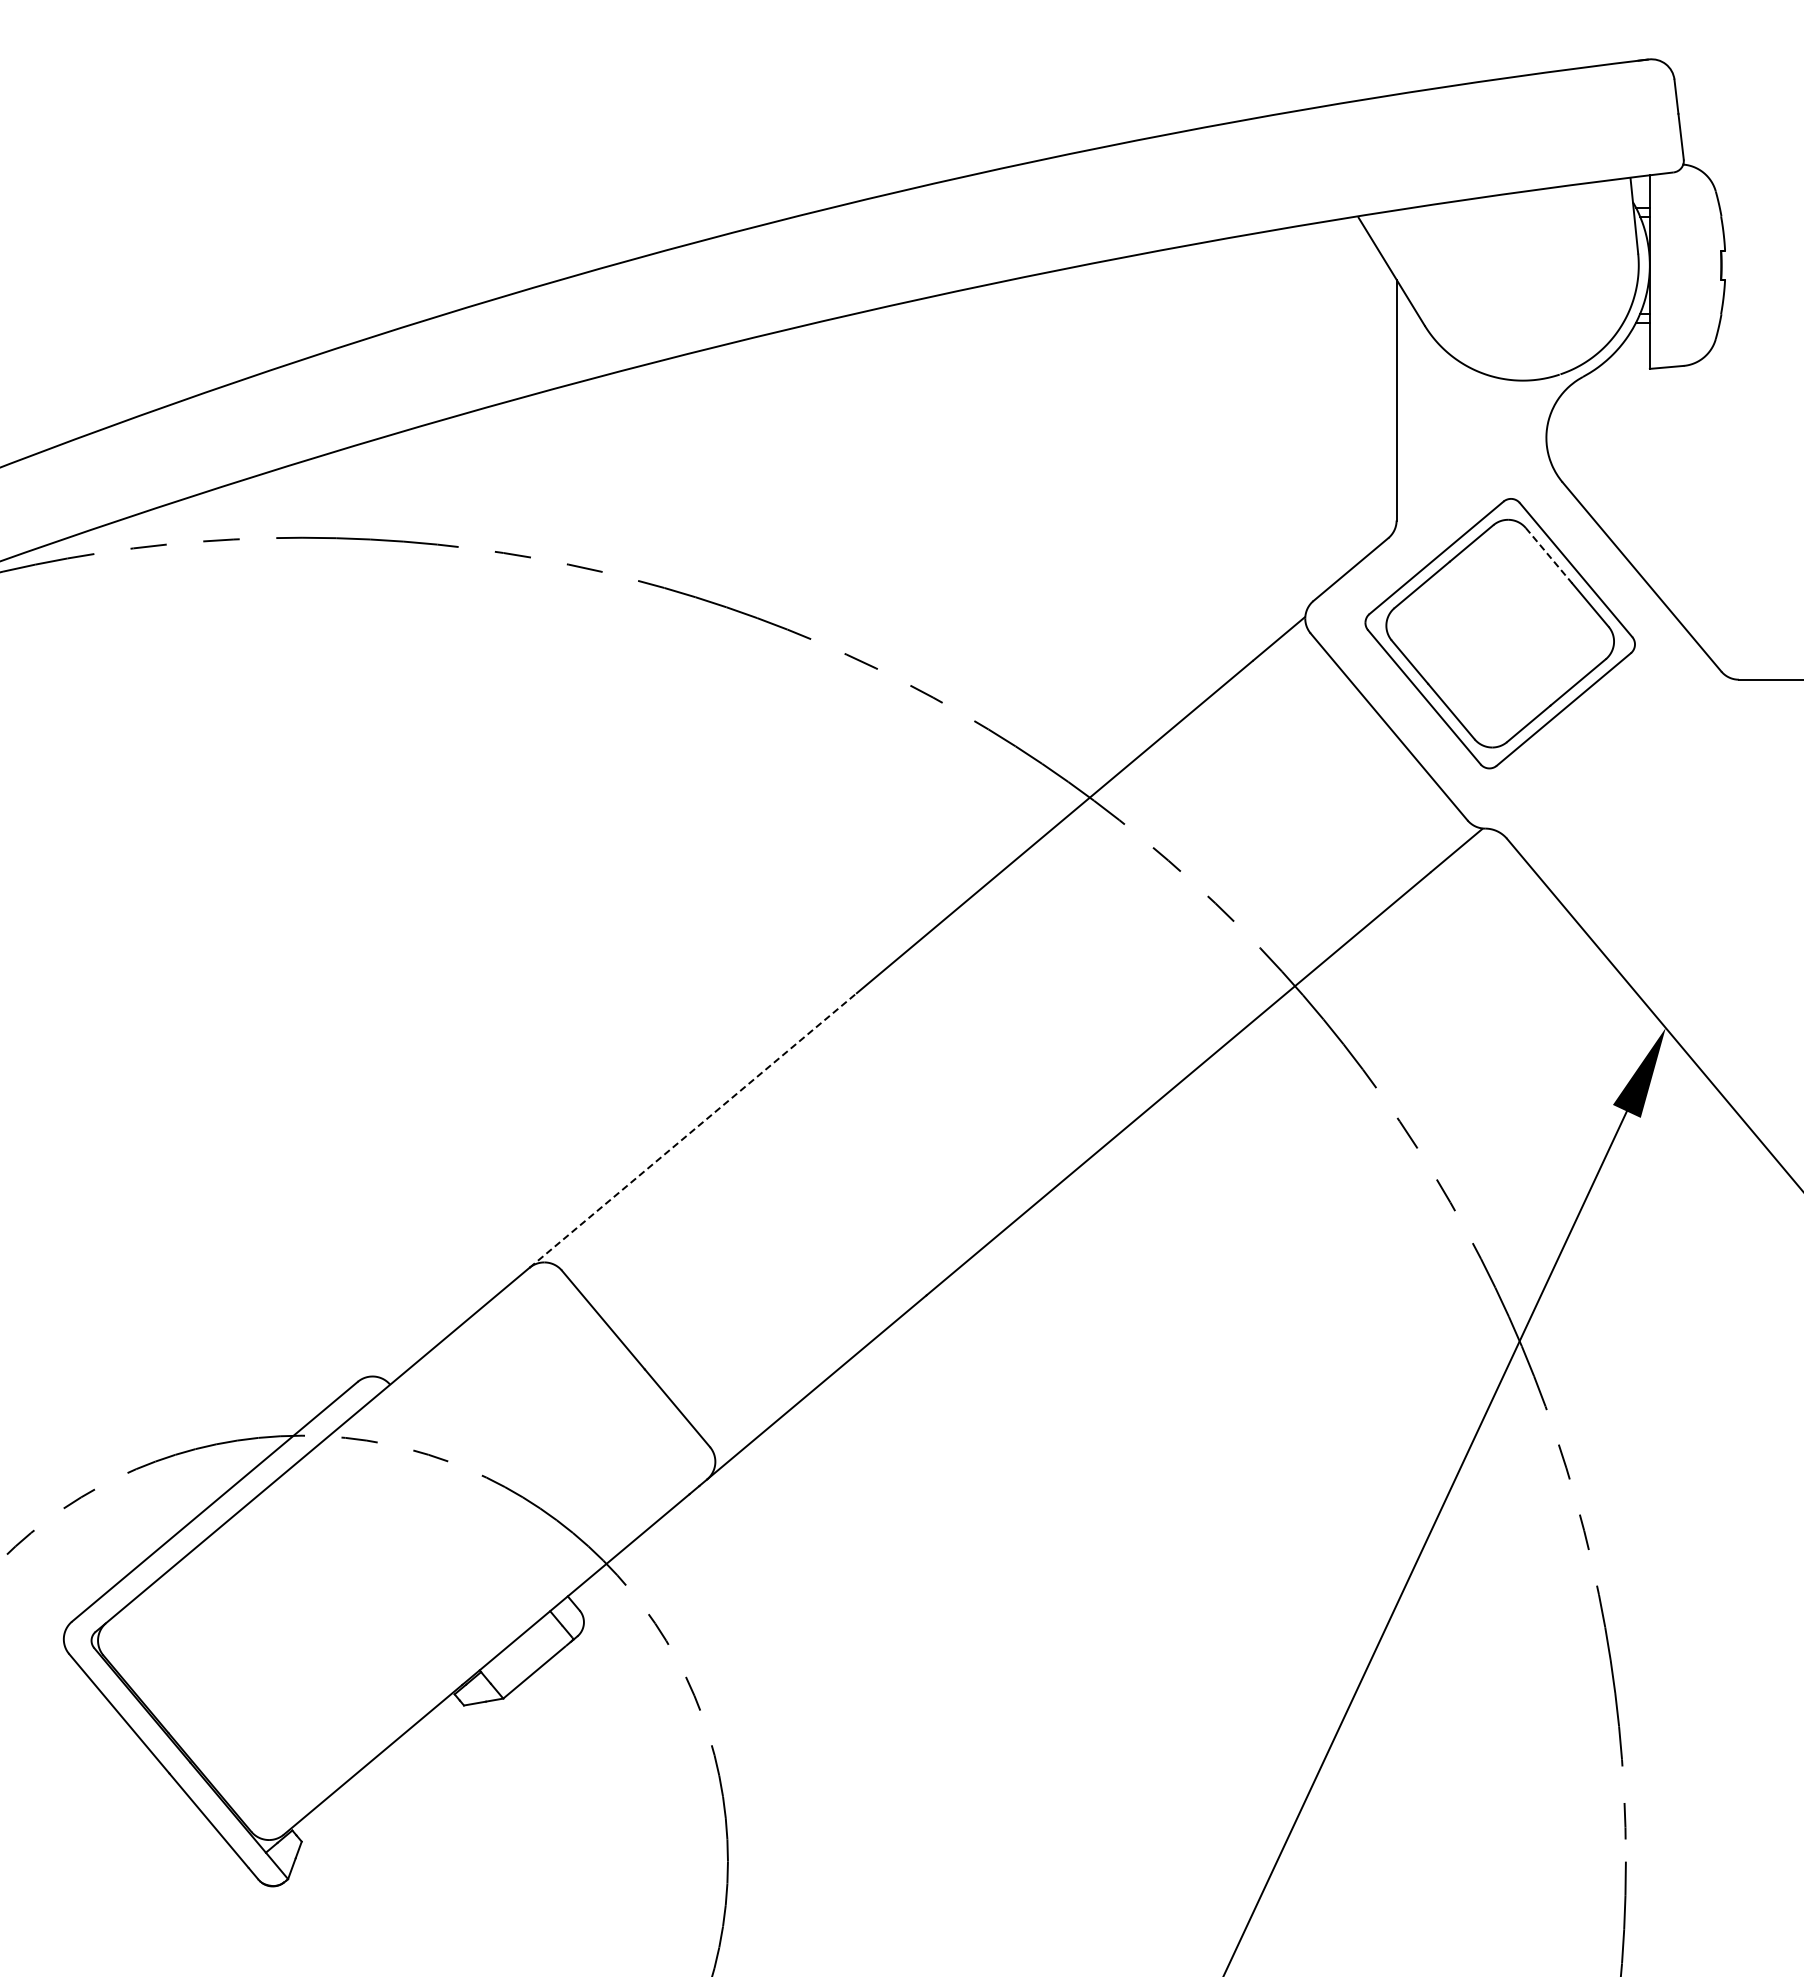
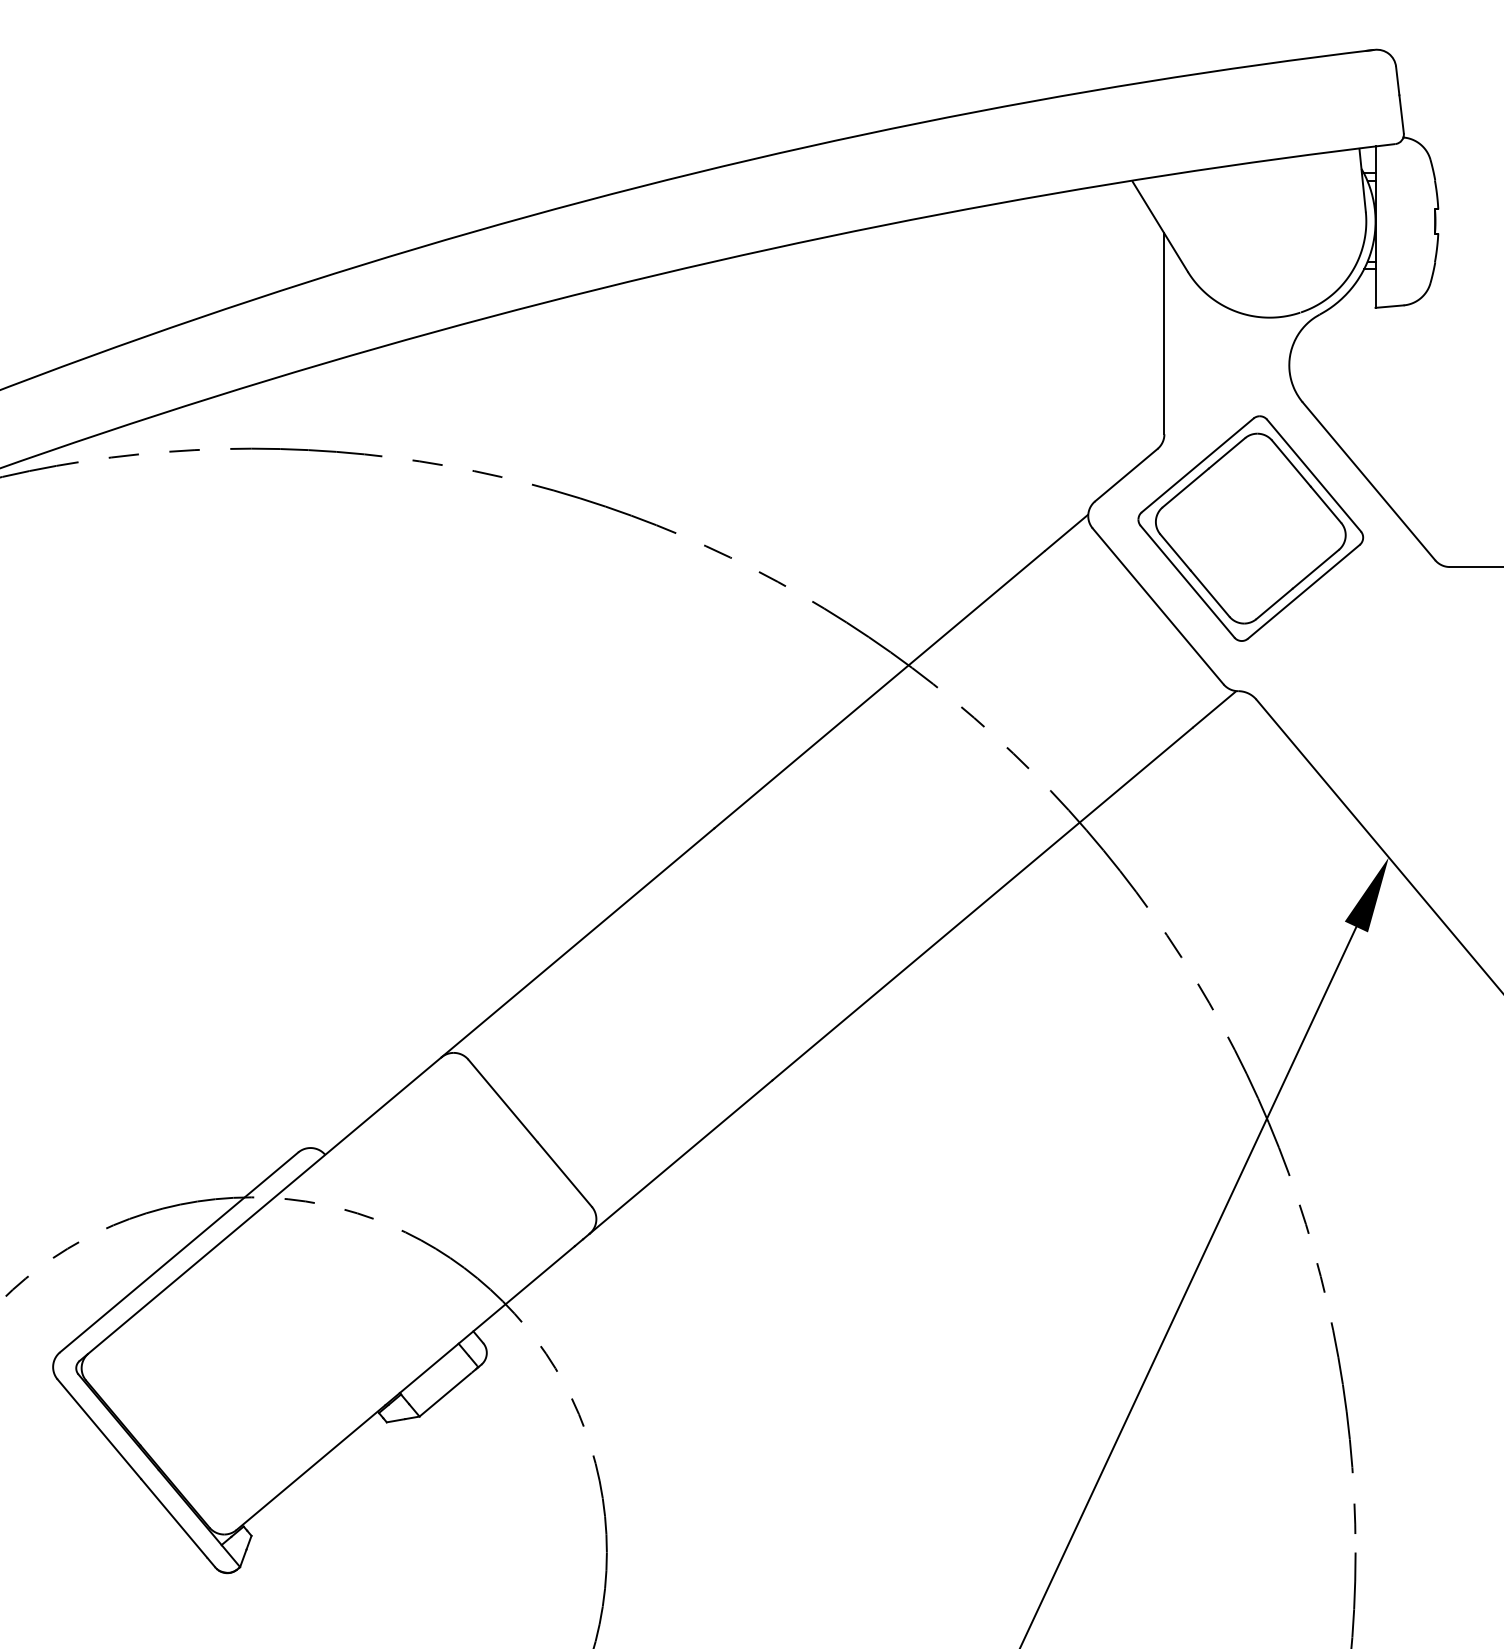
line: (1549, 556) -> (1291, 464), dashed -> solid
line: (693, 1130) -> (578, 942), dashed -> solid

